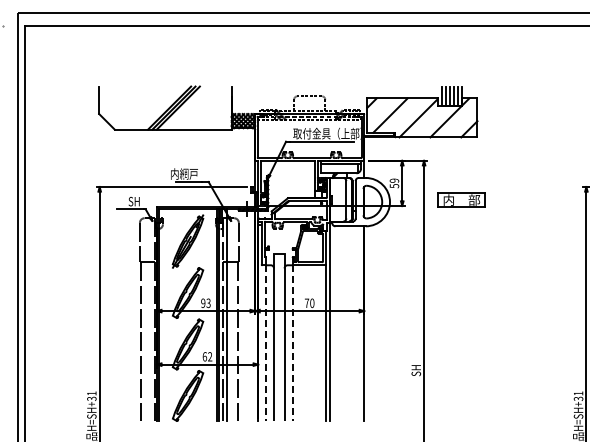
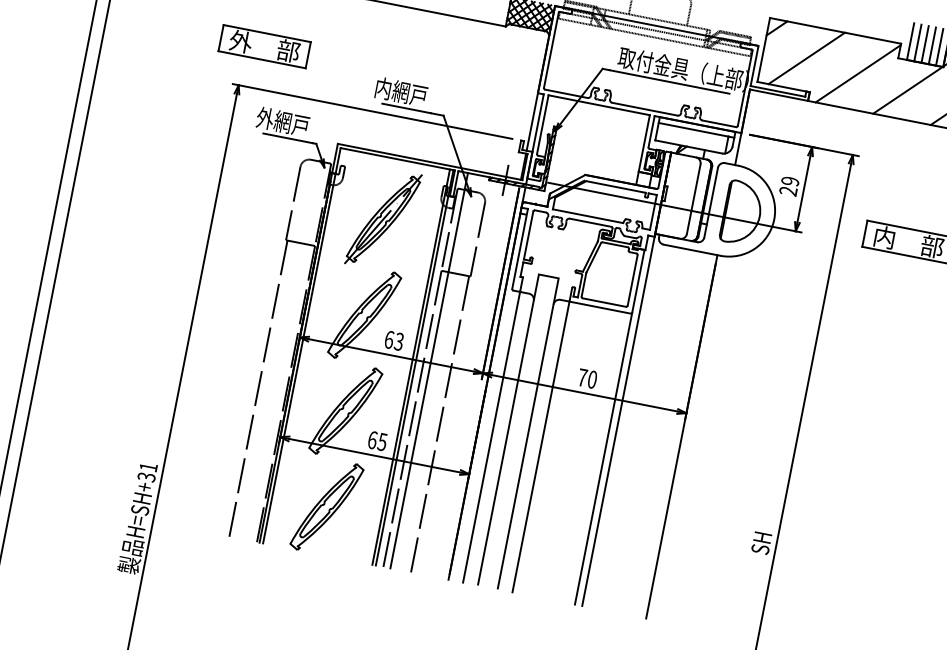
part: (109, 163) -> (265, 44), added
text: (394, 186) -> (788, 192), 59 -> 29
text: (125, 201) -> (281, 121), SH -> 外網戸
text: (203, 302) -> (389, 338), 93 -> 63
line: (266, 343) -> (492, 437), dashed -> solid
line: (292, 343) -> (540, 447), dashed -> solid
text: (210, 356) -> (383, 441), 62 -> 65

